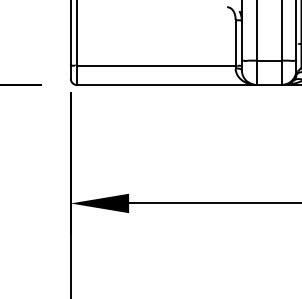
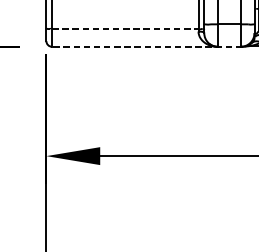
line: (156, 65) -> (125, 28), solid -> dashed
line: (179, 85) -> (146, 47), solid -> dashed

